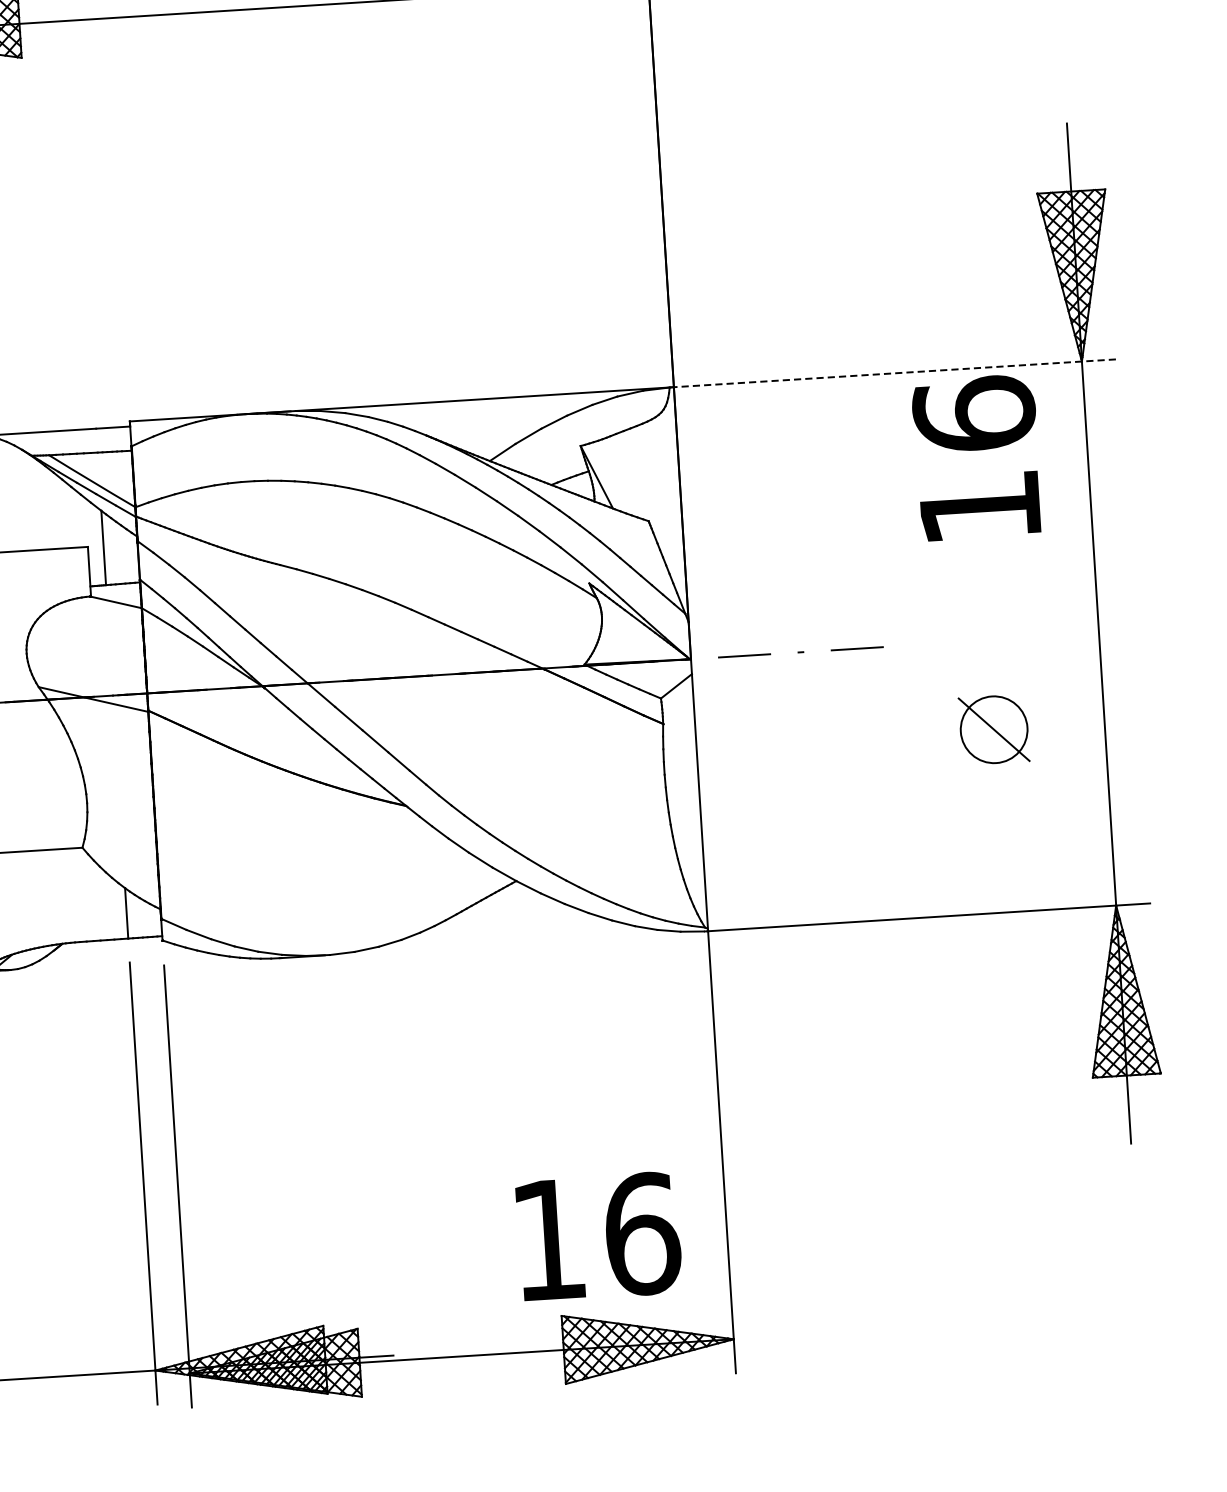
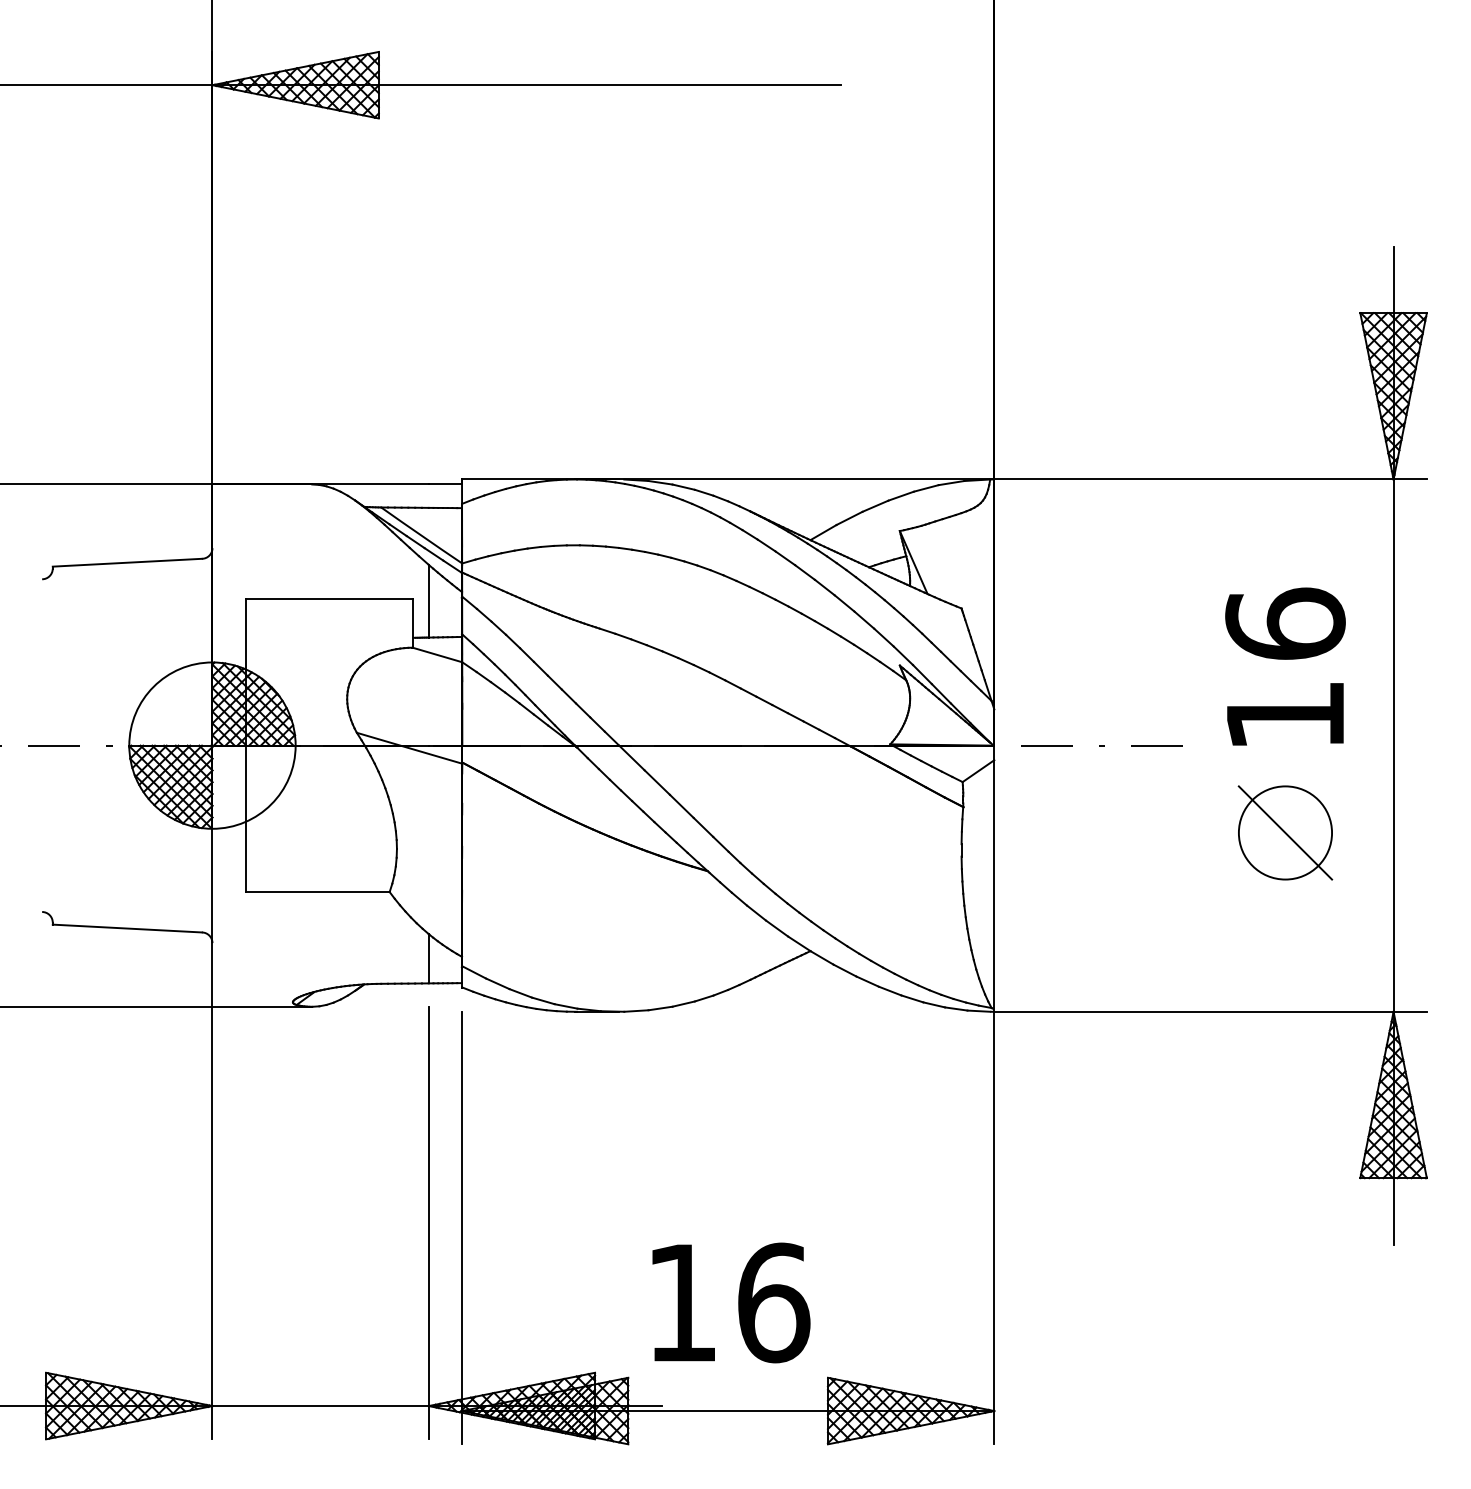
line: (894, 373) -> (1210, 479), dashed -> solid
text: (977, 457) -> (1285, 666), moved
part: (994, 729) -> (1285, 832), size x1.43
text: (599, 1236) -> (731, 1302), moved

